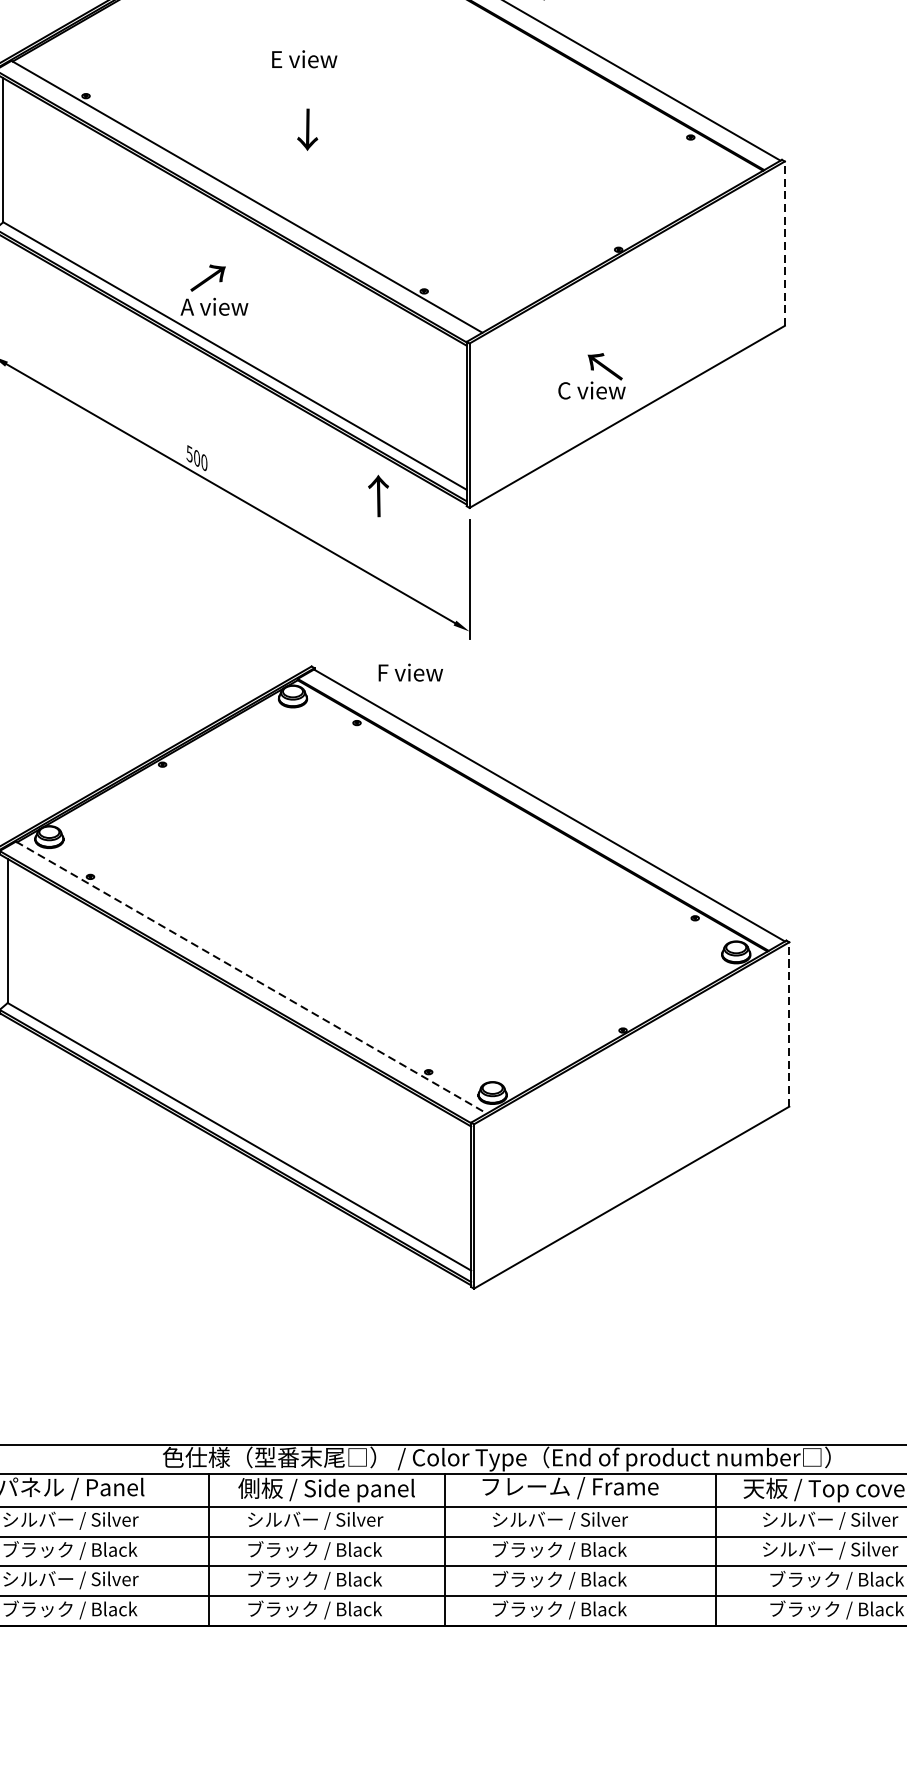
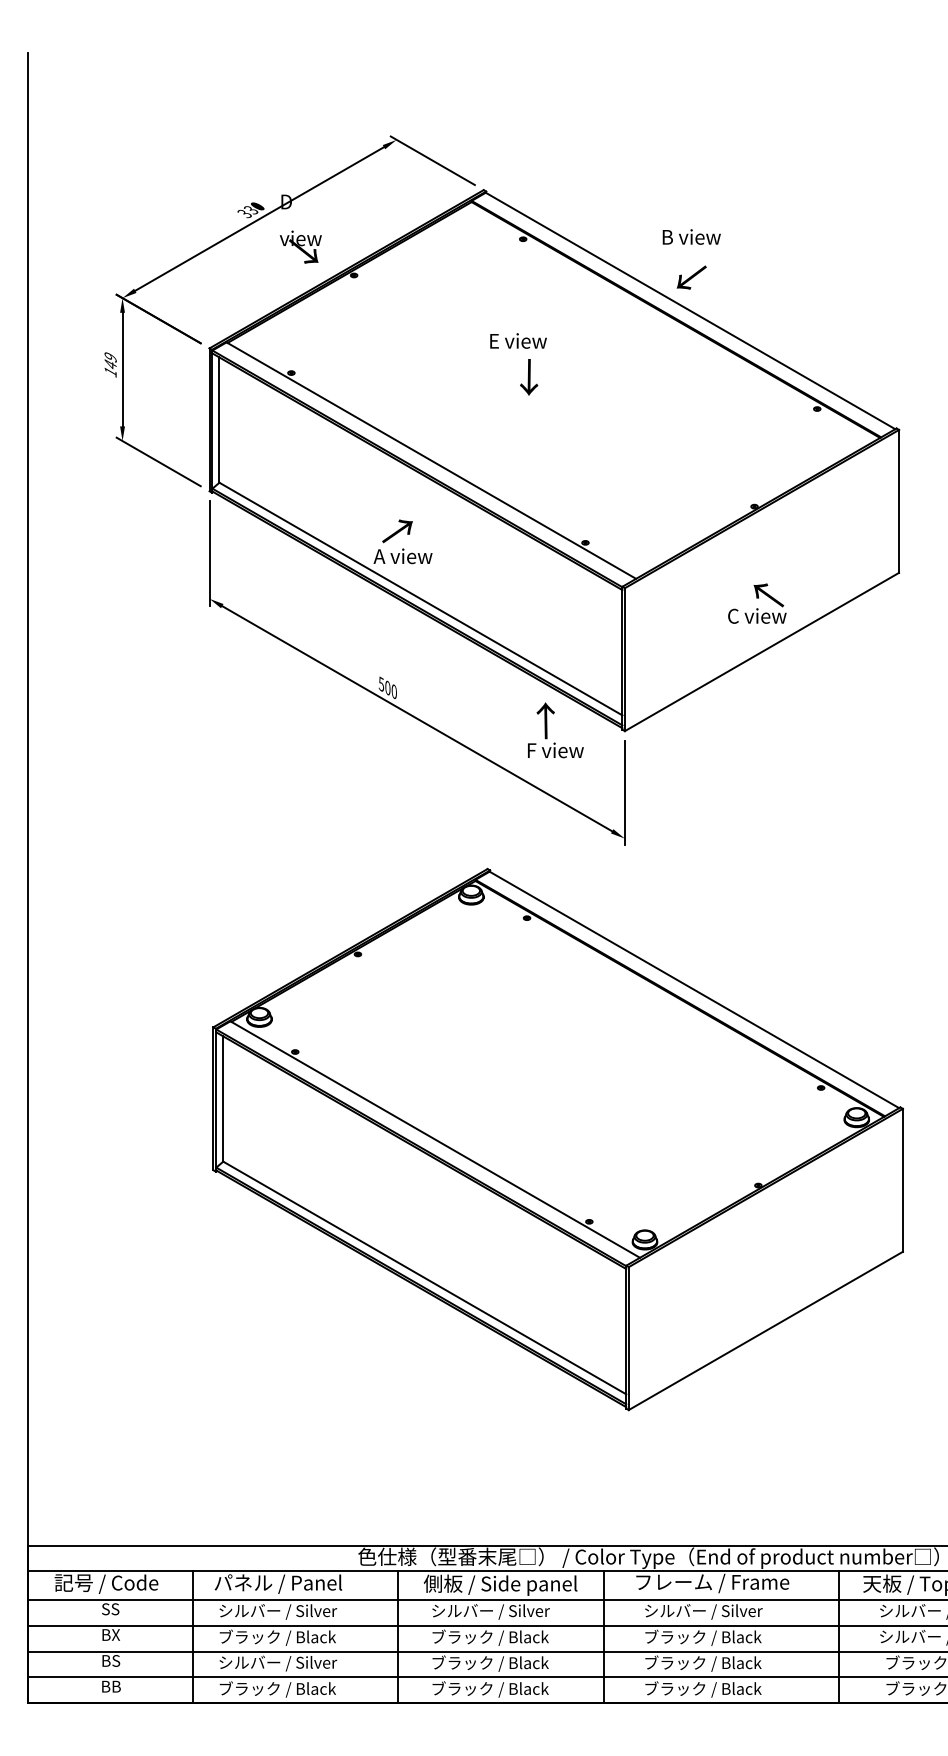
text: (304, 58) -> (518, 340), moved
text: (308, 129) -> (529, 377), moved
line: (785, 242) -> (899, 500), dashed -> solid
text: (592, 376) -> (757, 603), moved
text: (410, 672) -> (555, 750), moved
line: (251, 977) -> (435, 1139), dashed -> solid
line: (788, 1023) -> (902, 1179), dashed -> solid

